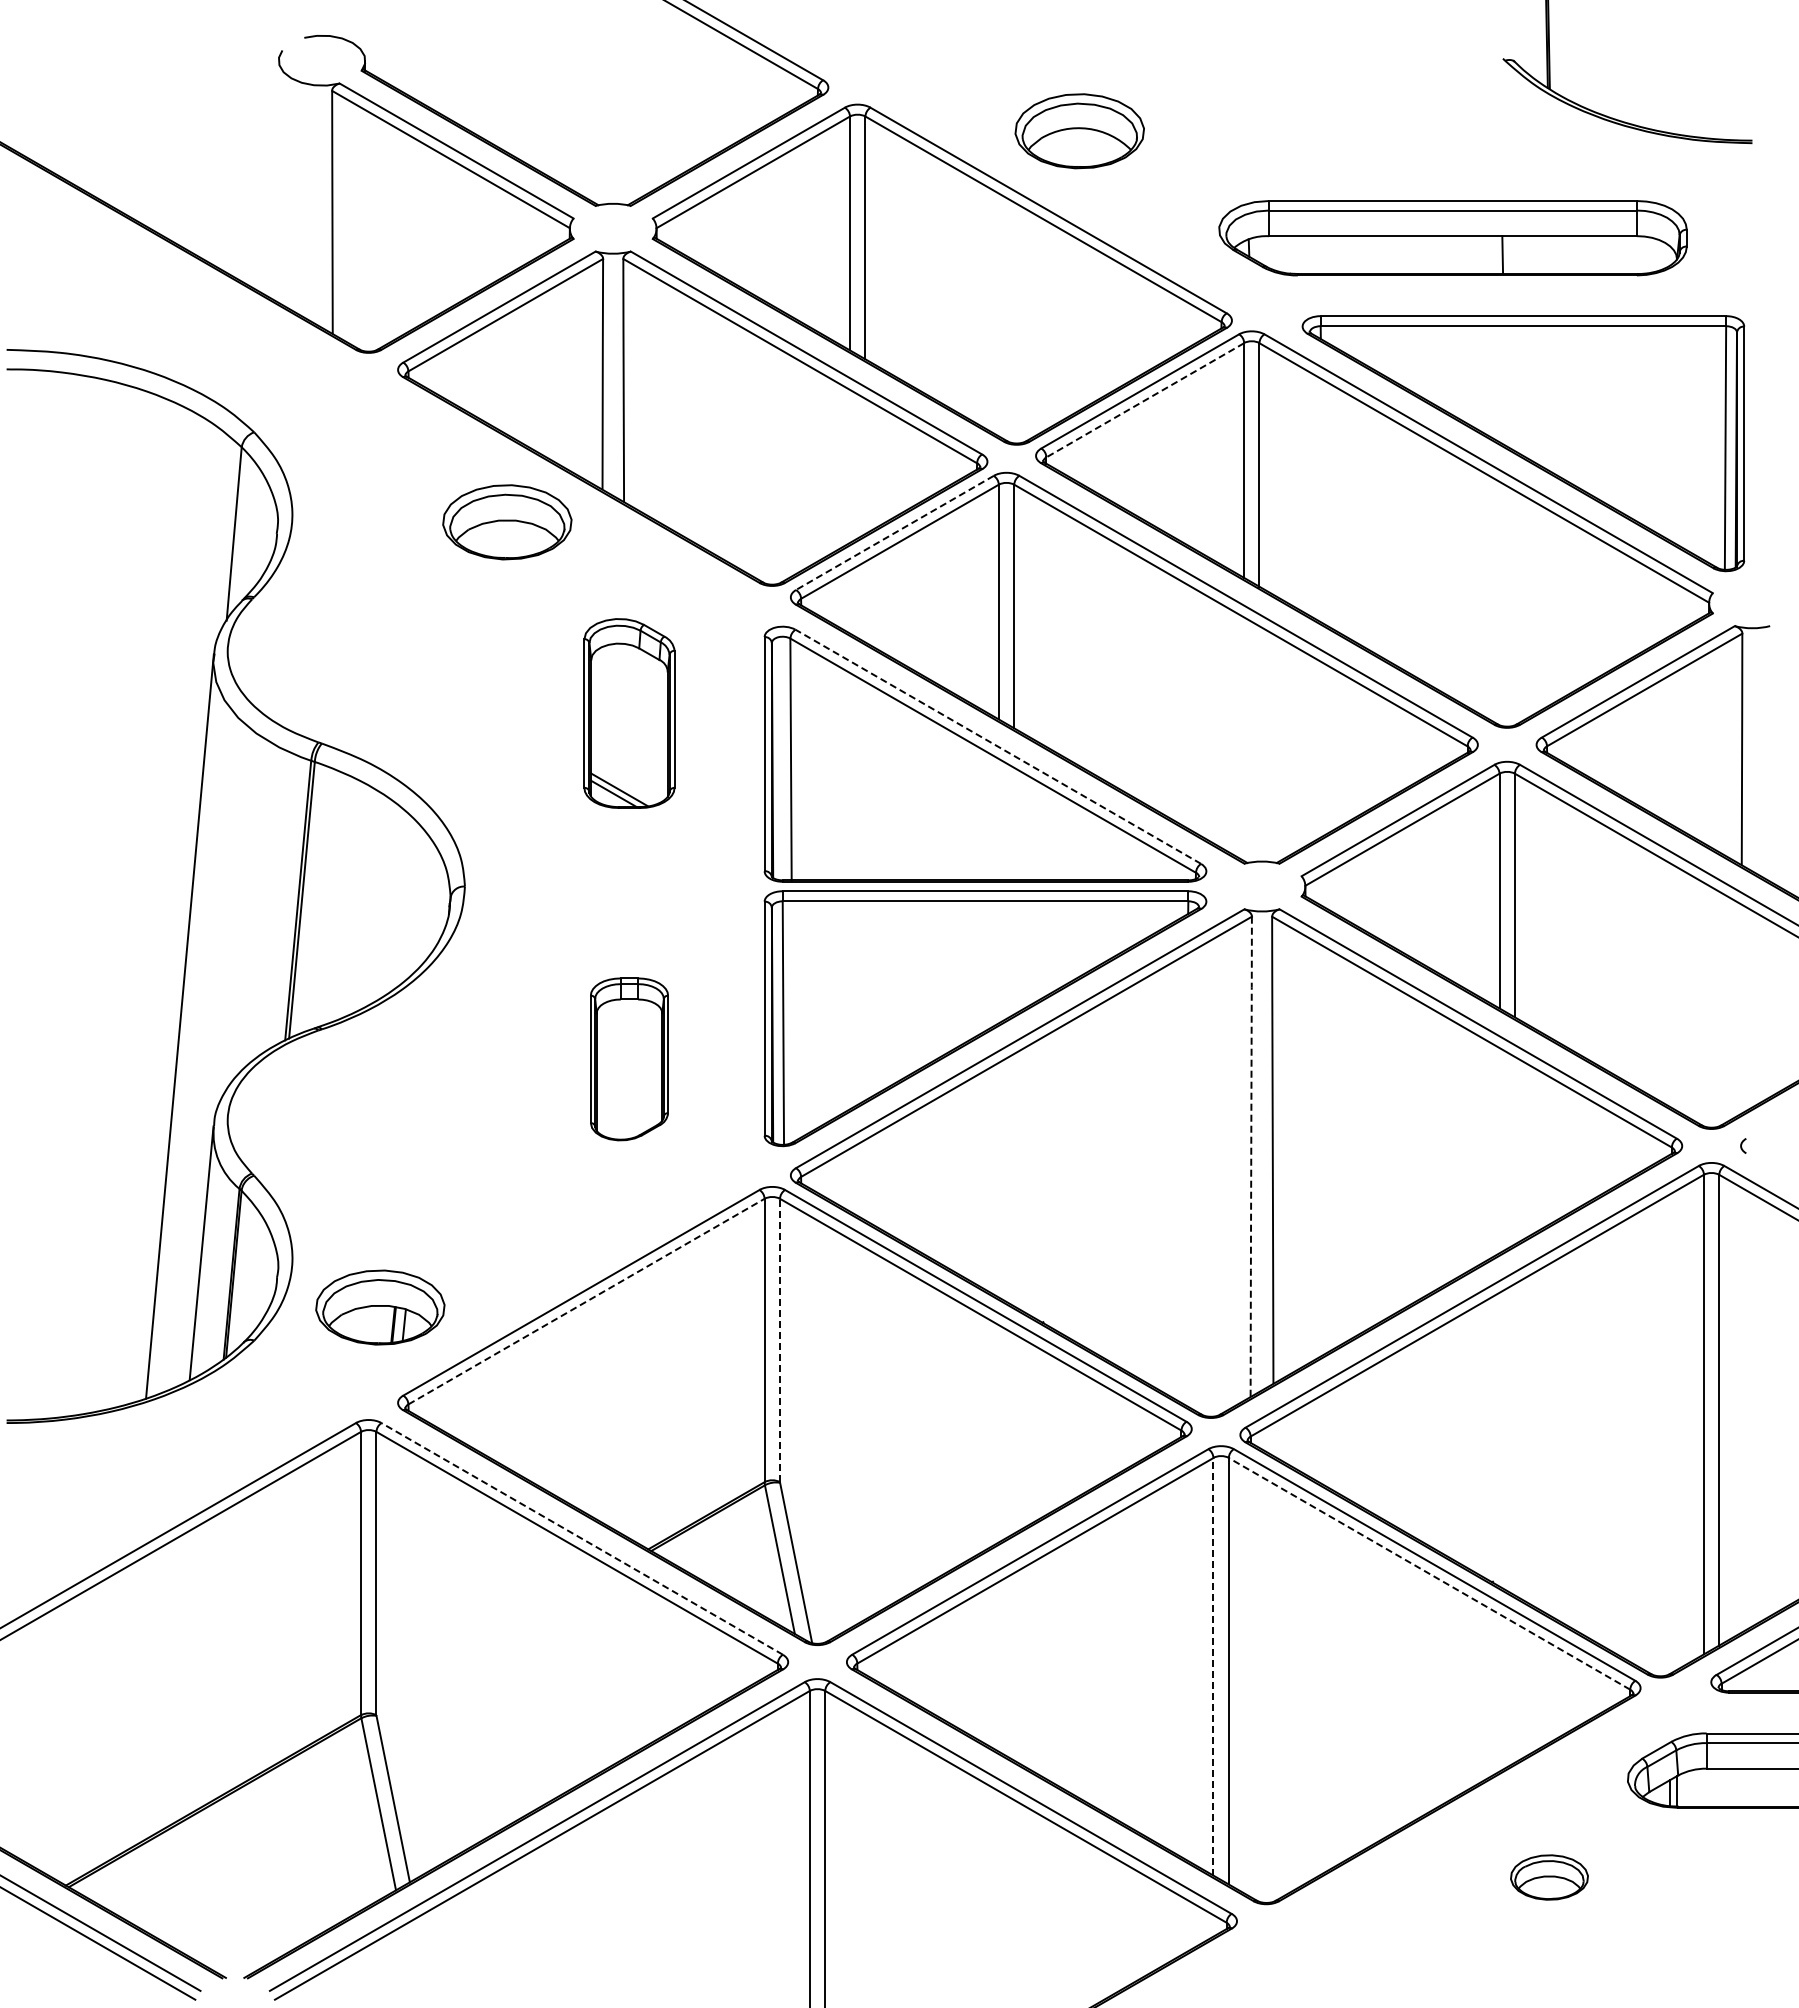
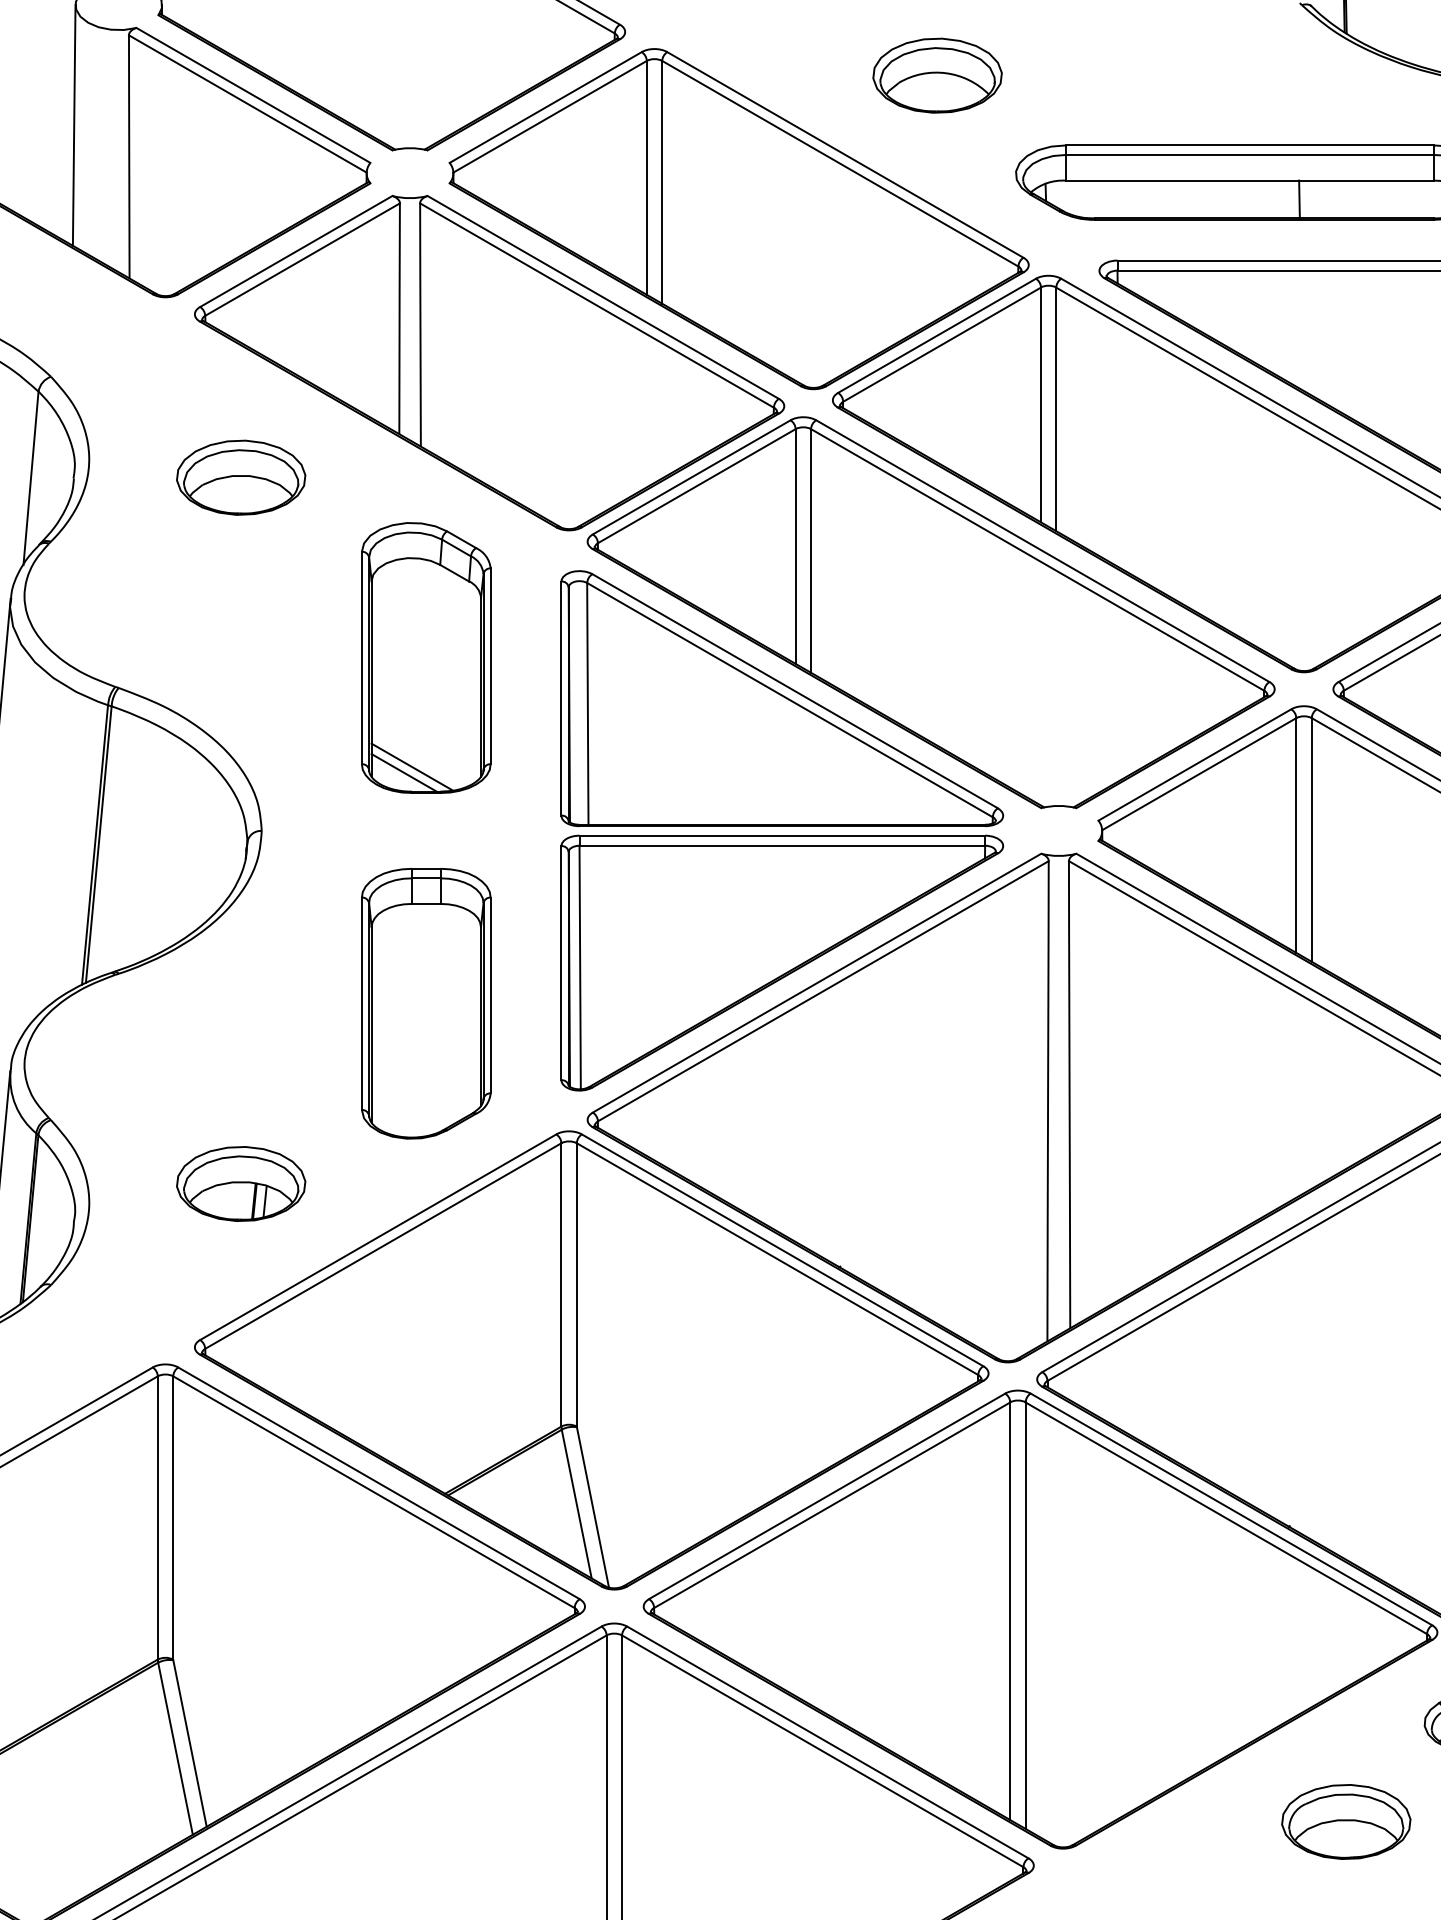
part: (1079, 131) -> (937, 75), moved
line: (277, 180) -> (74, 124), added
line: (1144, 400) -> (941, 344), dashed -> solid
part: (507, 522) -> (241, 477), moved
line: (894, 533) -> (691, 477), dashed -> solid
part: (629, 713) -> (426, 657), size x1.43
line: (997, 746) -> (794, 690), dashed -> solid
part: (629, 1059) -> (426, 1003), size x1.67
line: (1251, 1157) -> (1048, 1101), dashed -> solid
line: (586, 1301) -> (383, 1245), dashed -> solid
part: (380, 1307) -> (241, 1183), moved
line: (779, 1340) -> (576, 1284), dashed -> solid
line: (582, 1538) -> (379, 1482), dashed -> solid
line: (1429, 1573) -> (1226, 1517), dashed -> solid
line: (1213, 1666) -> (1010, 1610), dashed -> solid
part: (1549, 1877) -> (1346, 1821), size x1.67

